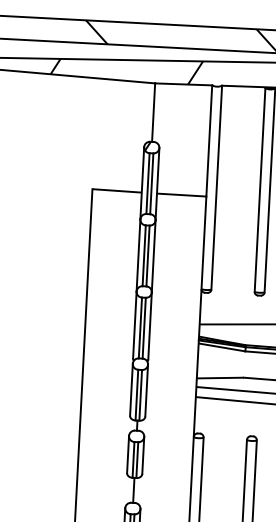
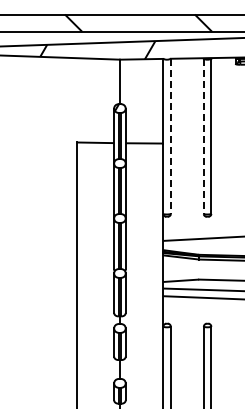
line: (216, 187) -> (170, 136), solid -> dashed
line: (259, 190) -> (203, 136), solid -> dashed

